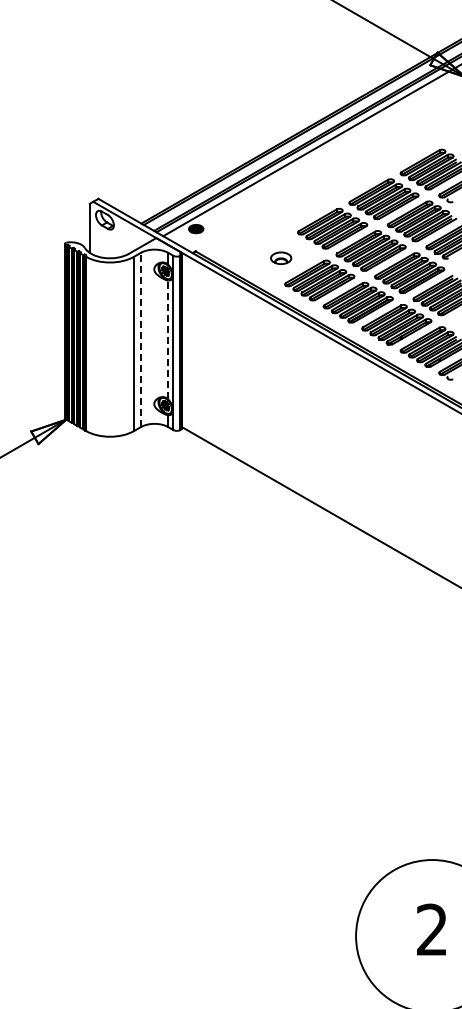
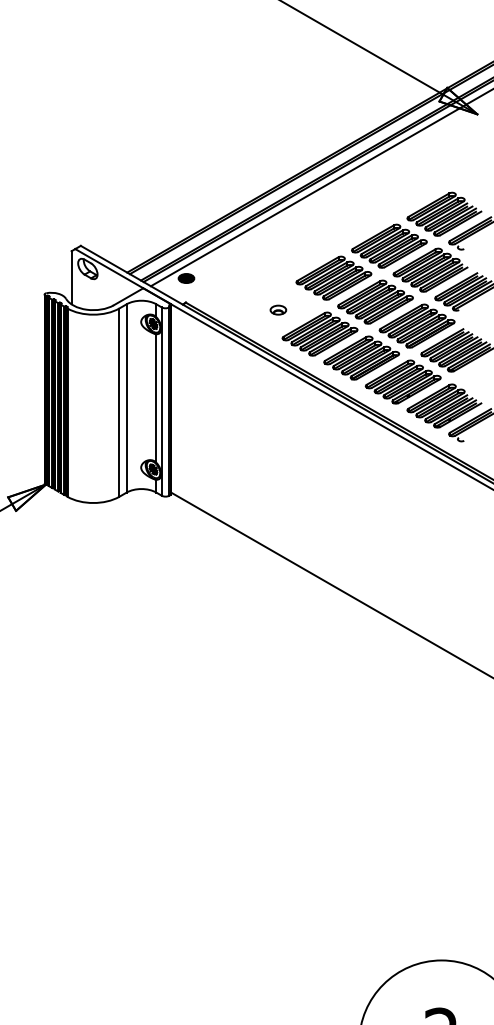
part: (281, 258) -> (278, 310), size x0.71
line: (140, 339) -> (126, 397), dashed -> solid
line: (168, 339) -> (156, 397), dashed -> solid

